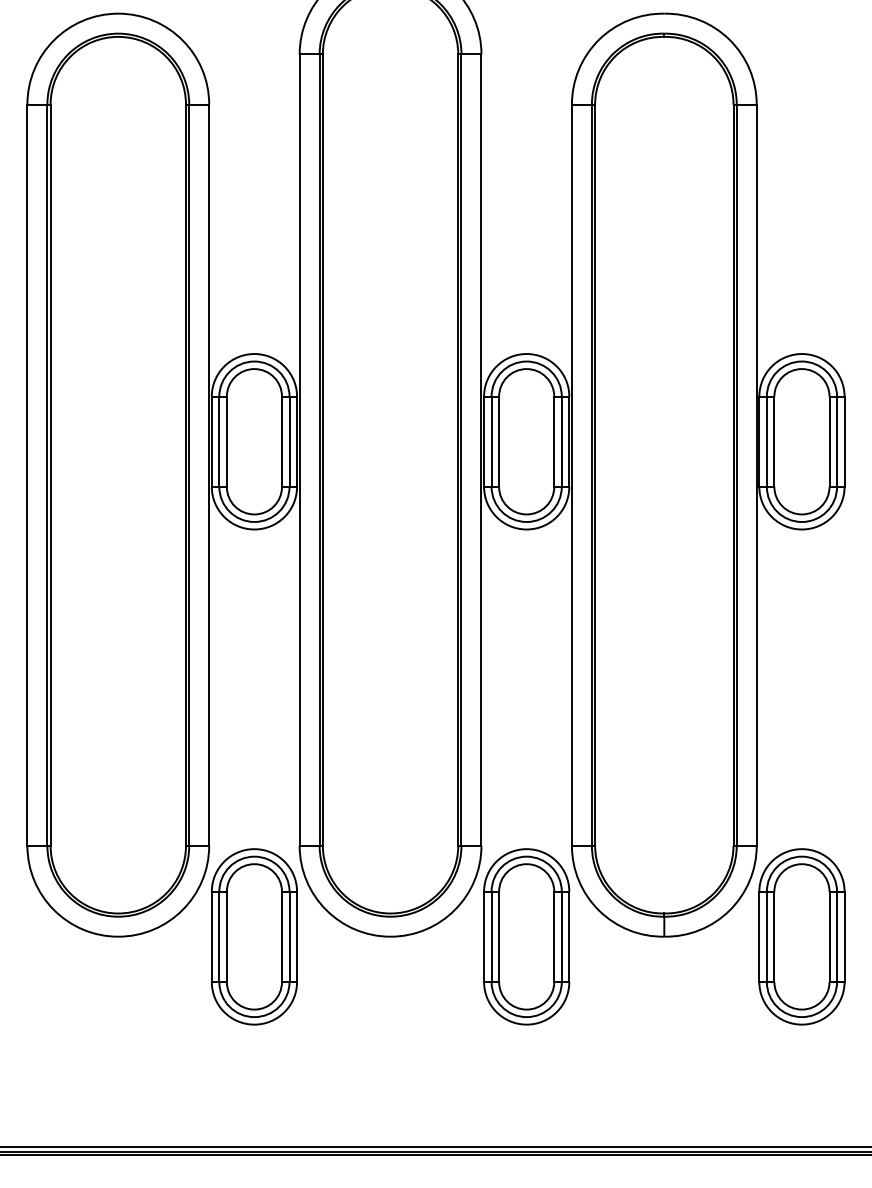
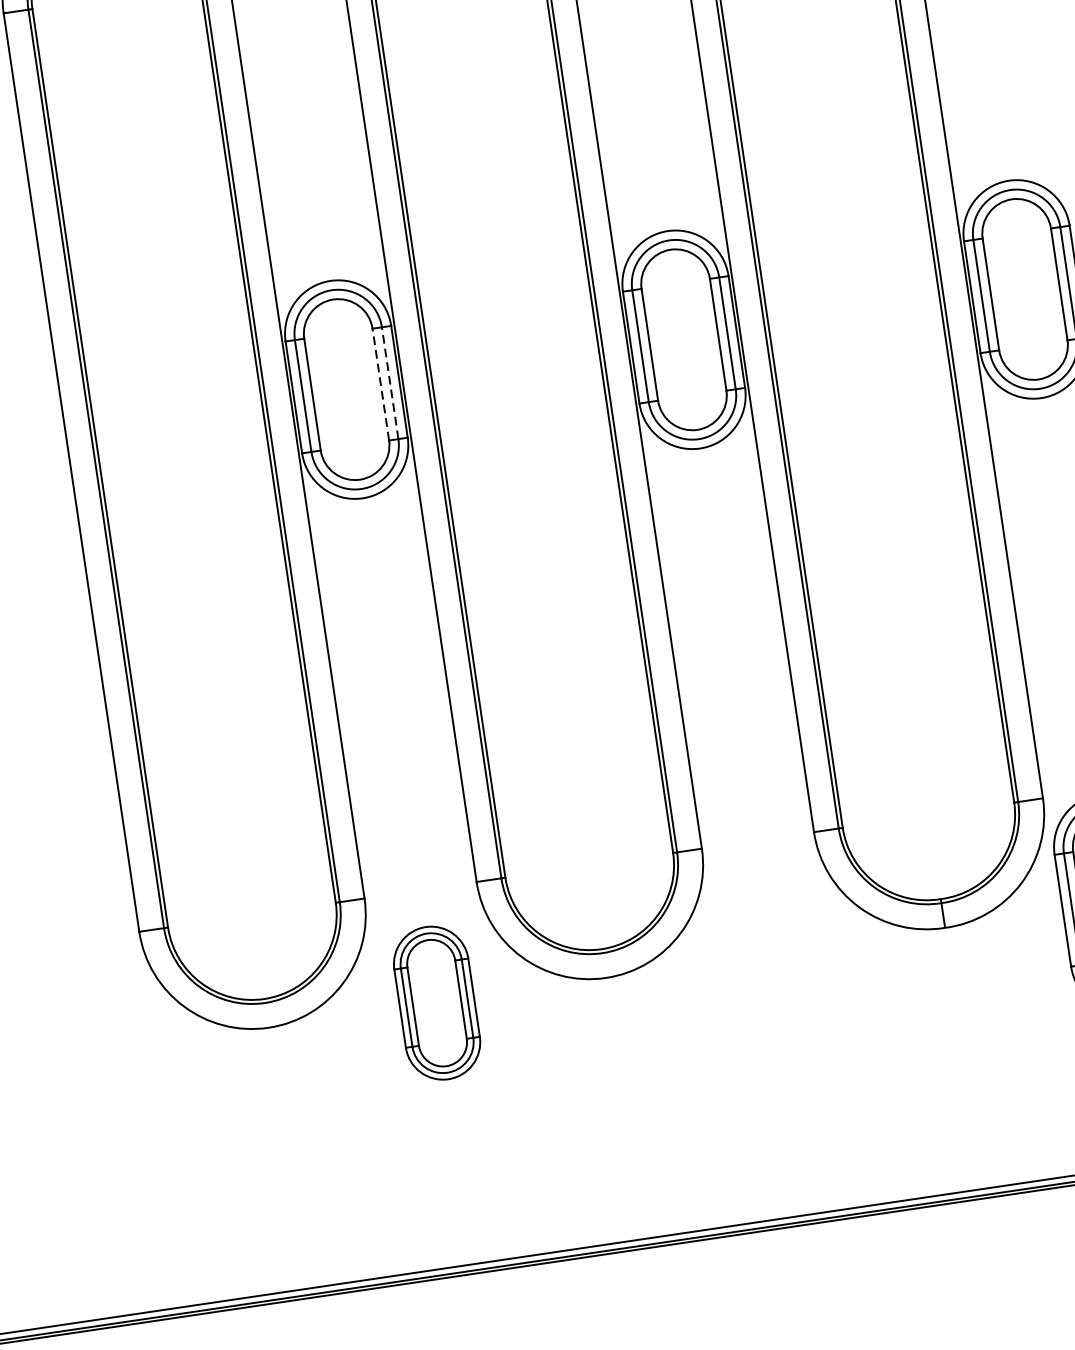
line: (282, 441) -> (381, 384), solid -> dashed
line: (289, 441) -> (390, 382), solid -> dashed
part: (253, 936) -> (436, 1002), size x0.7
part: (526, 936) -> (774, 952), removed

